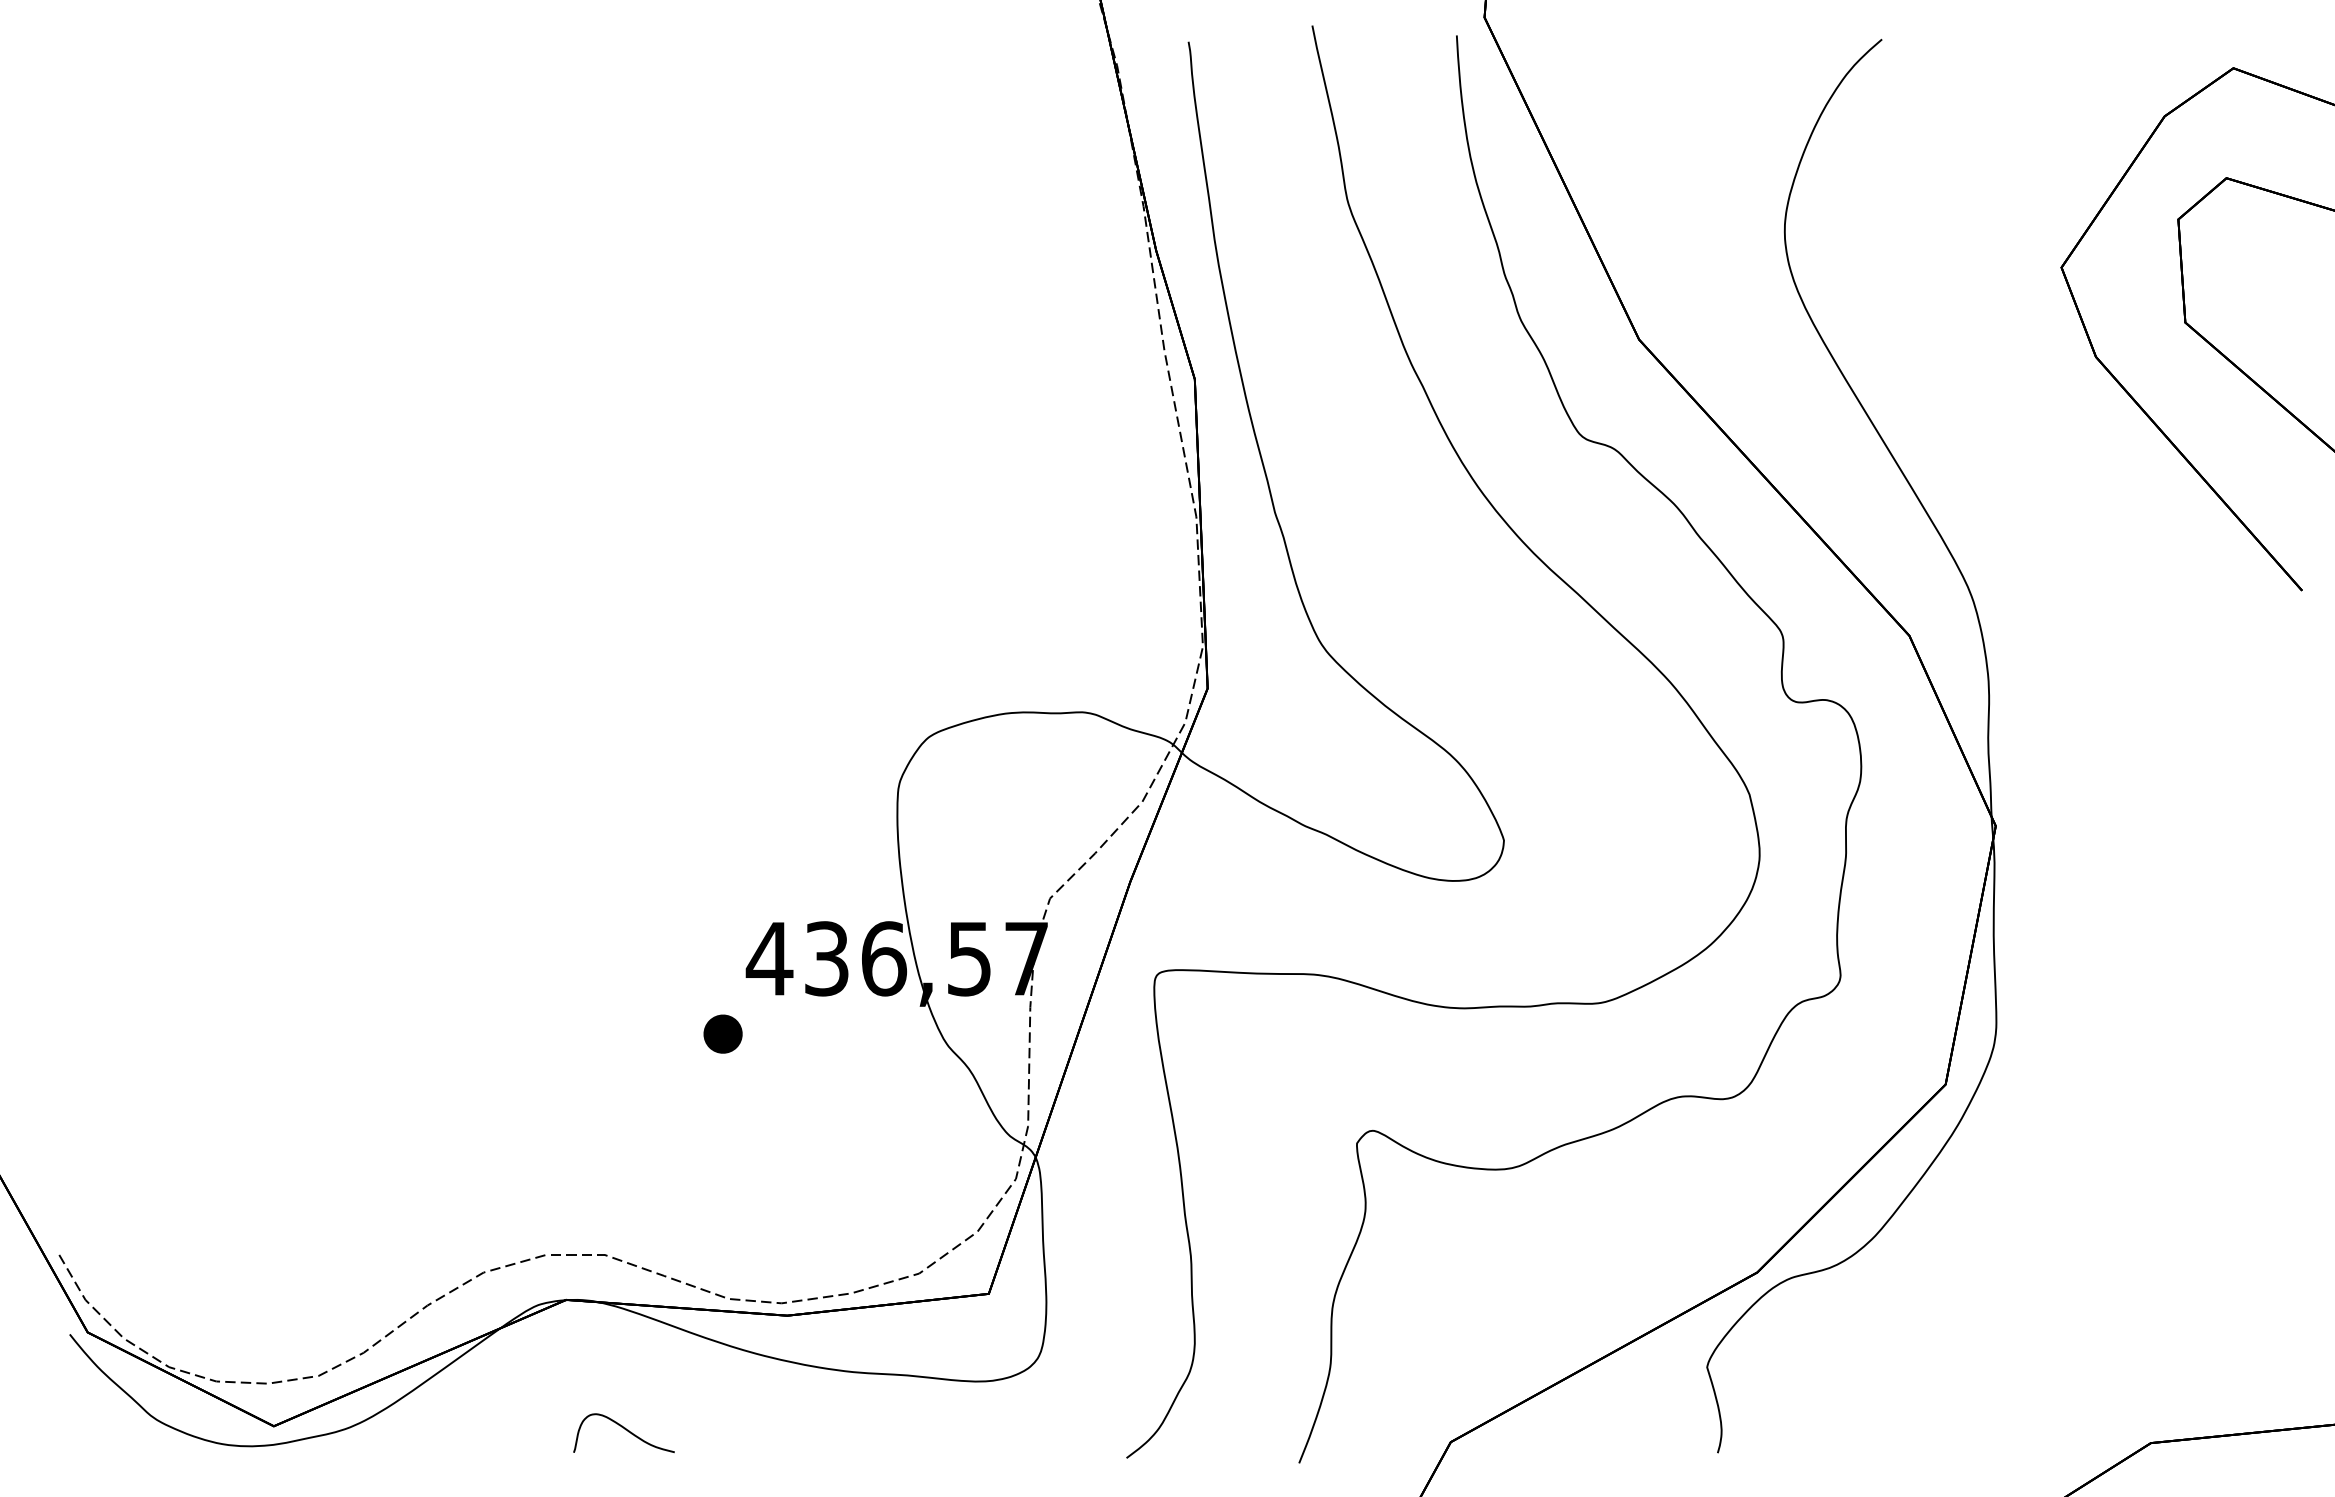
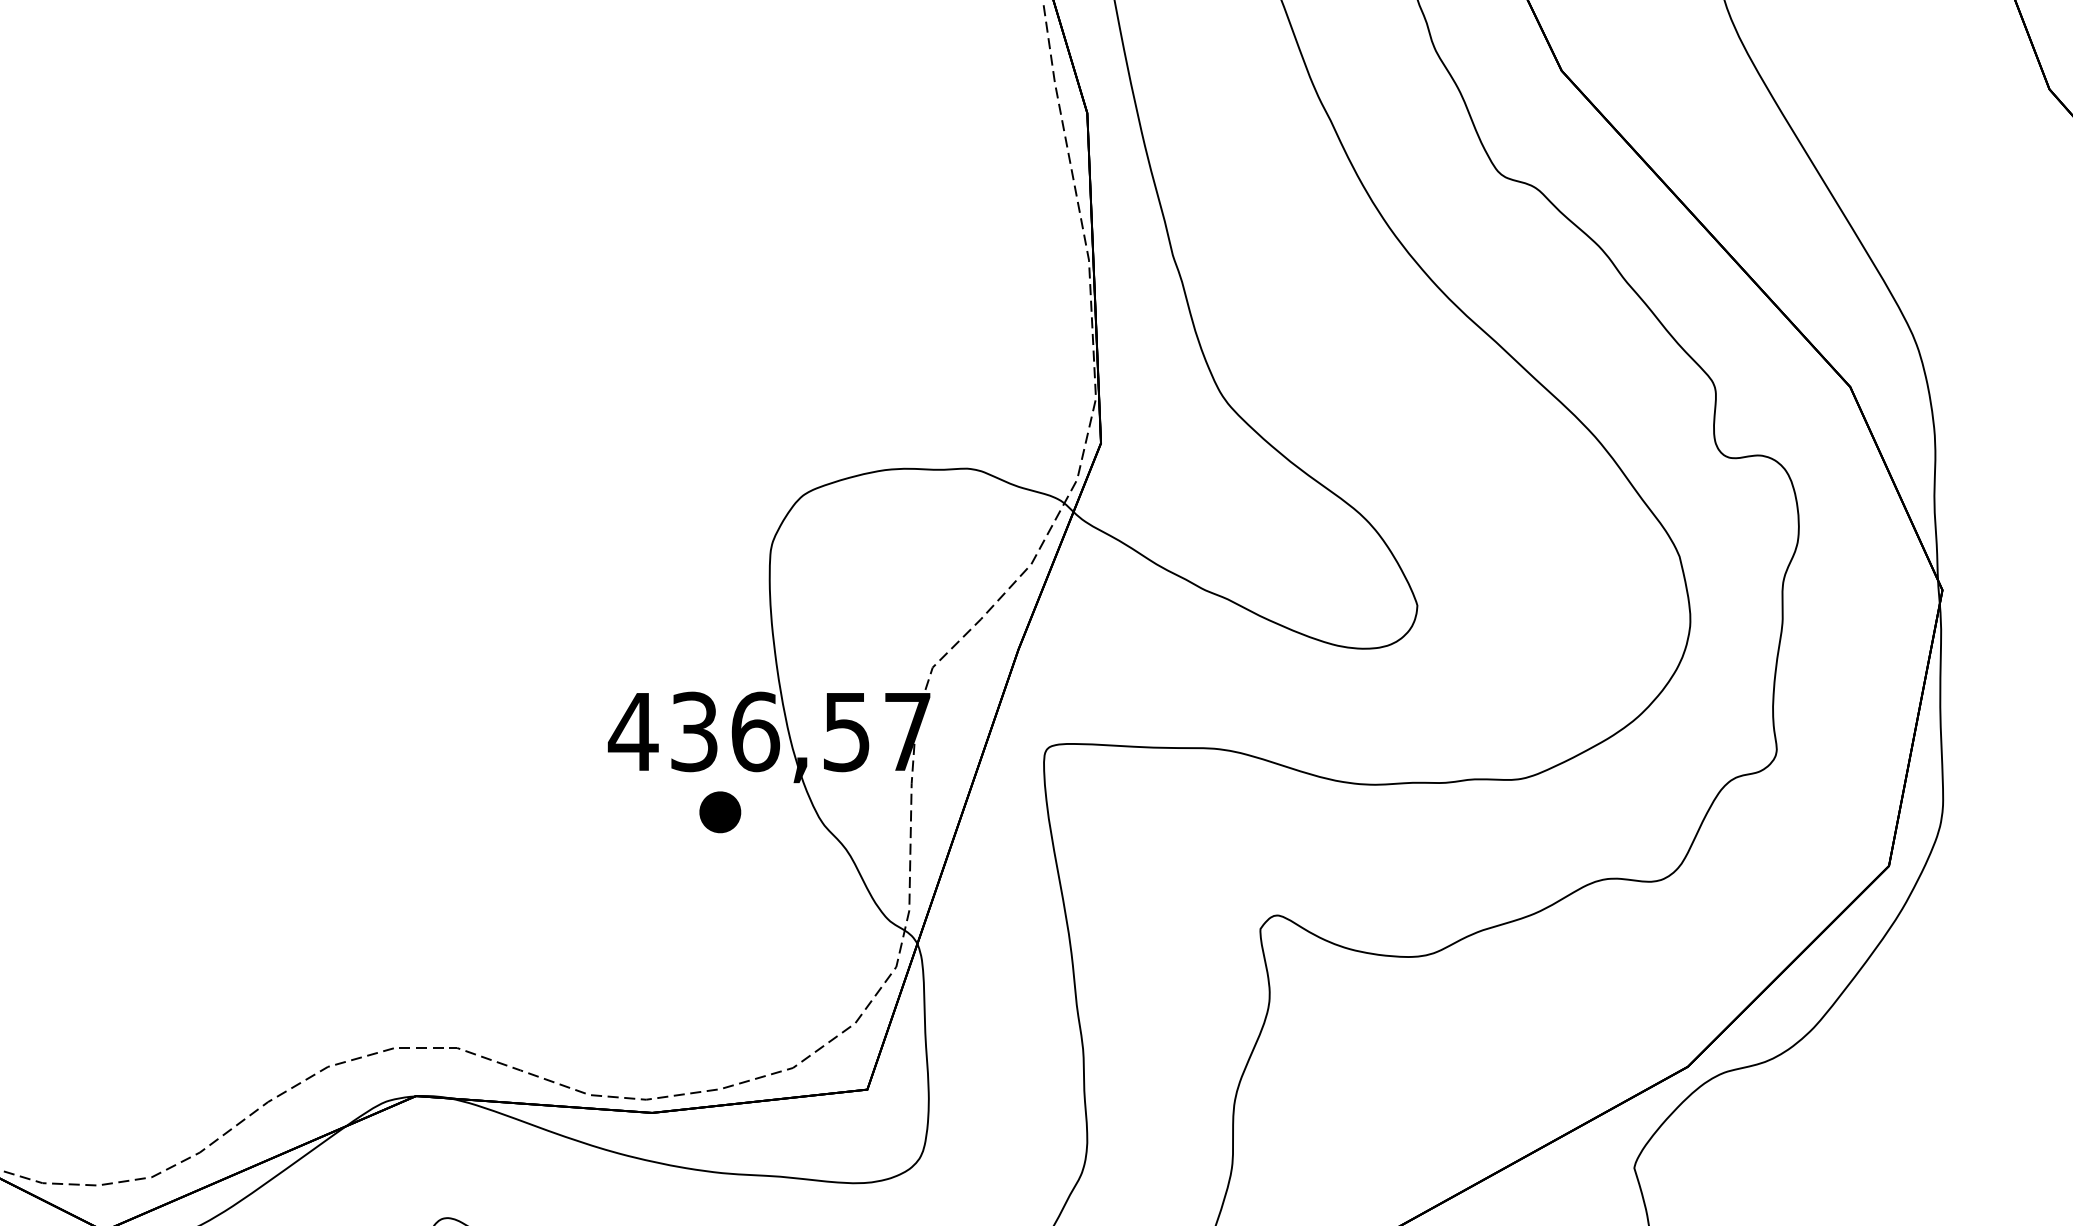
part: (722, 1033) -> (719, 811), moved

